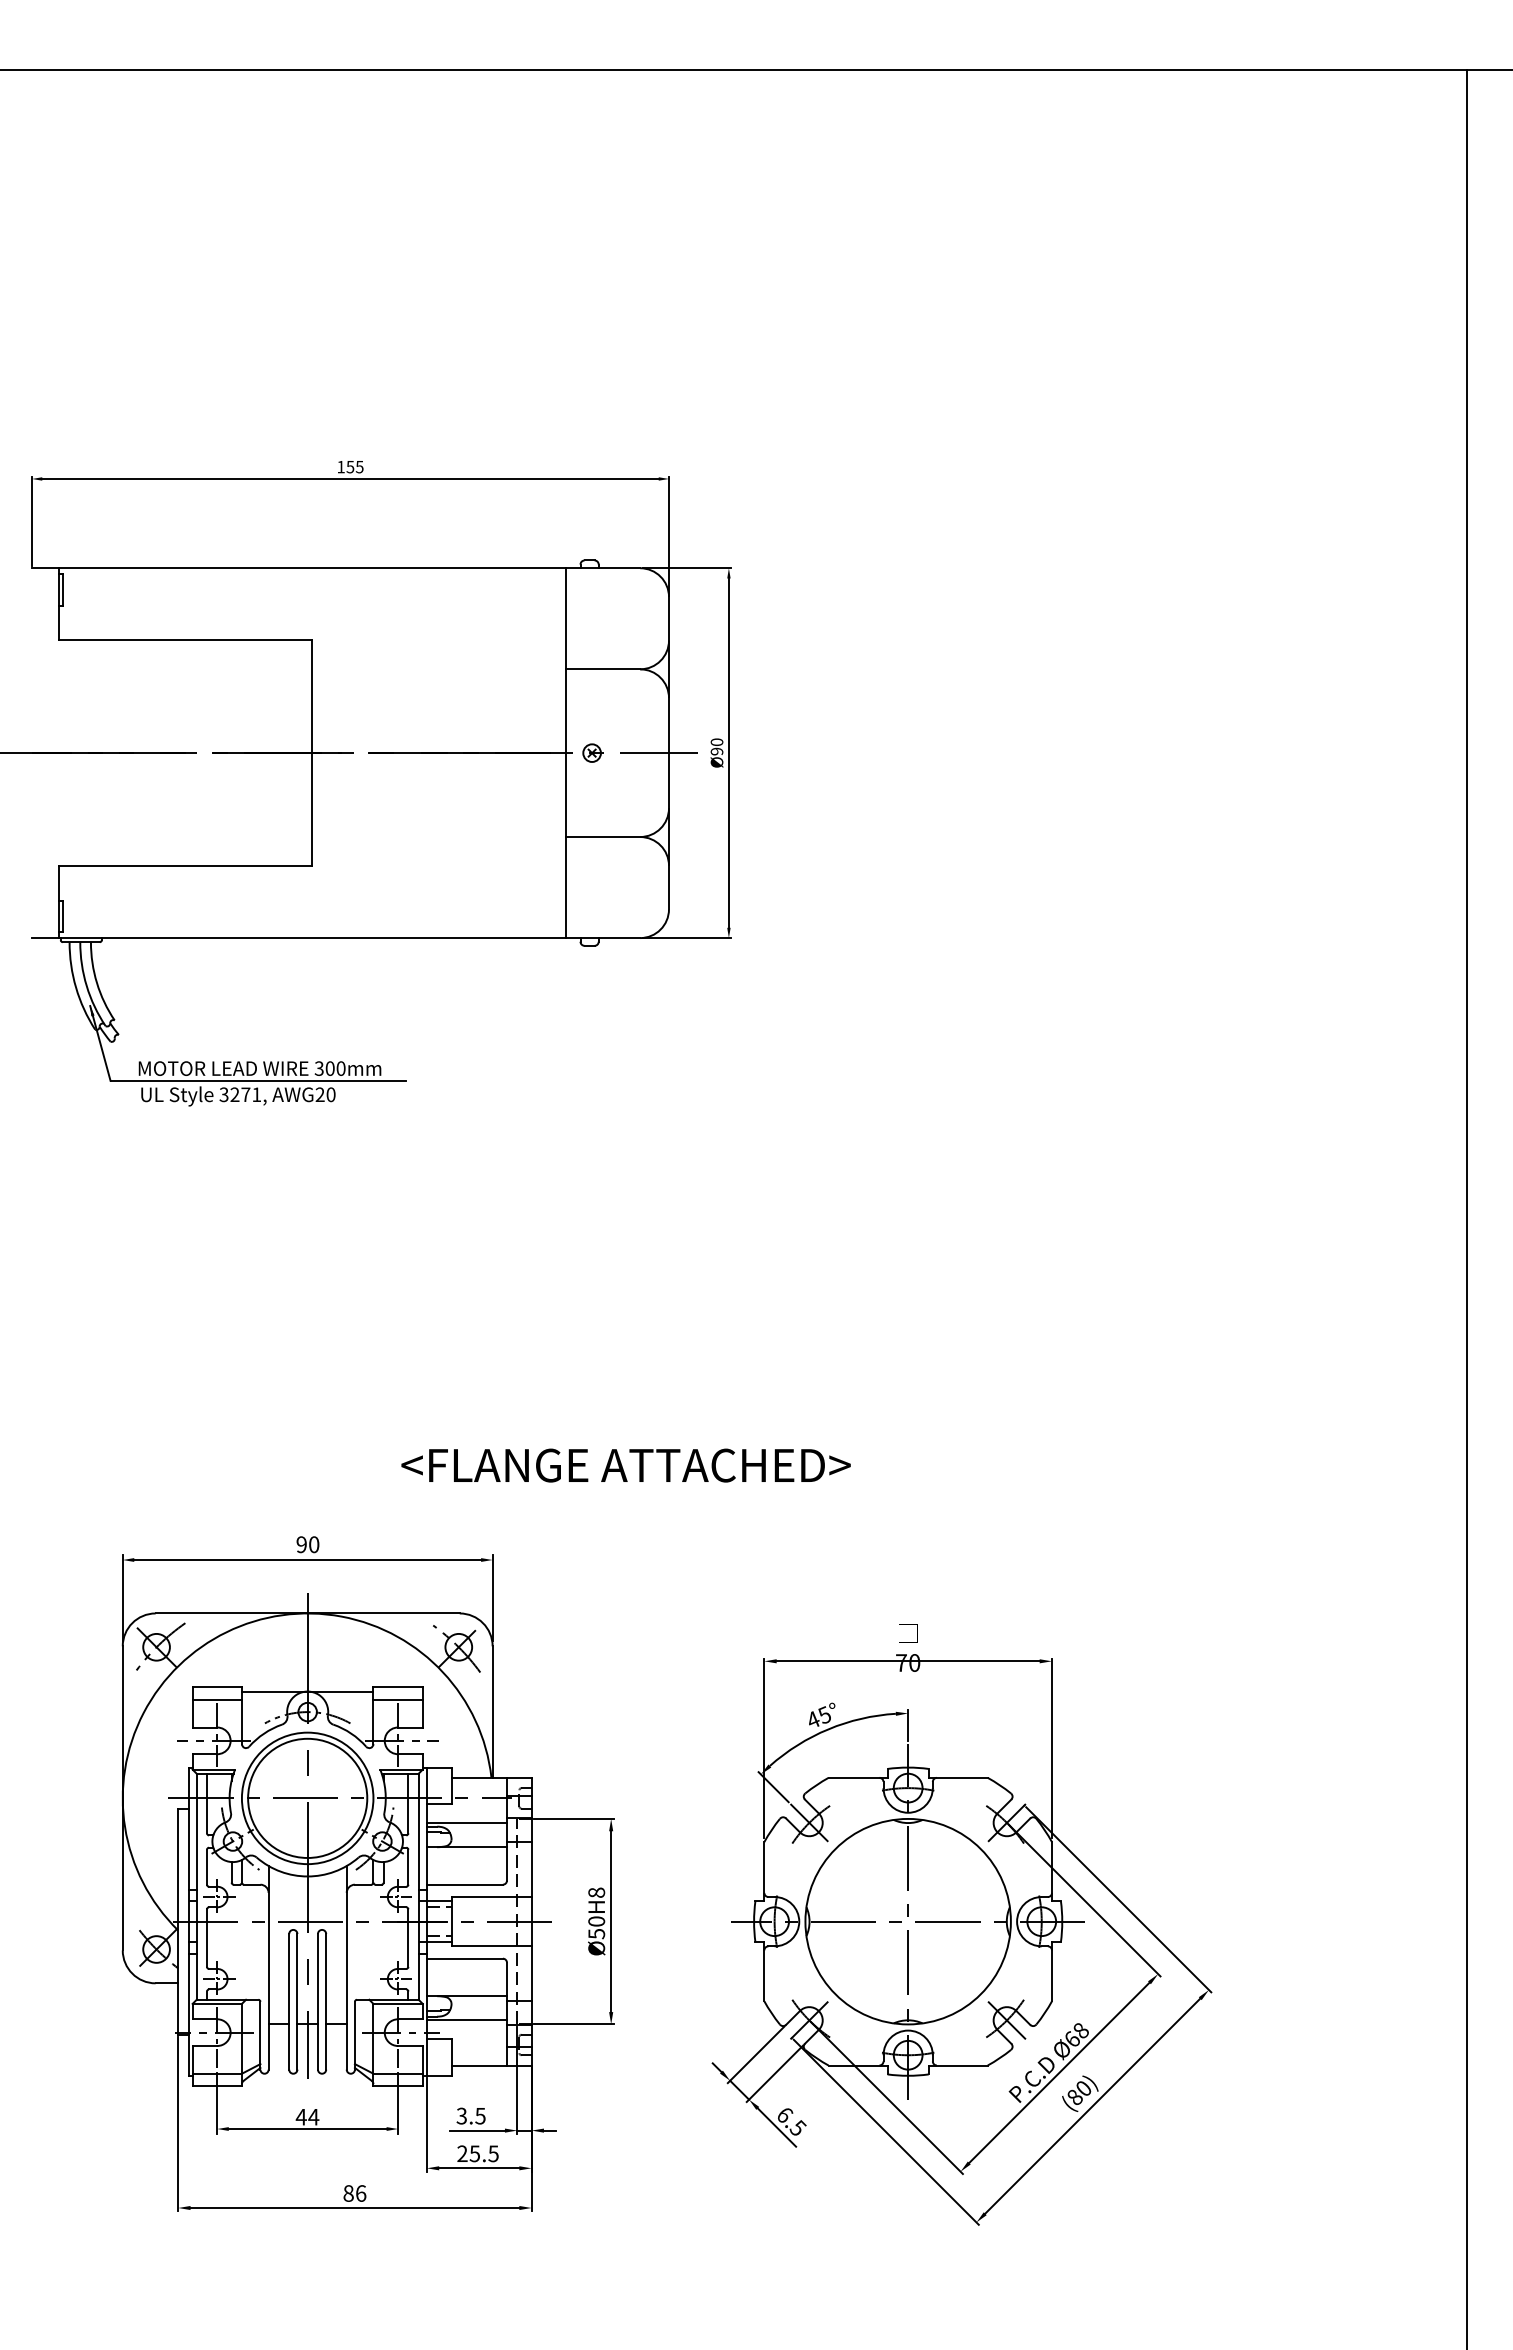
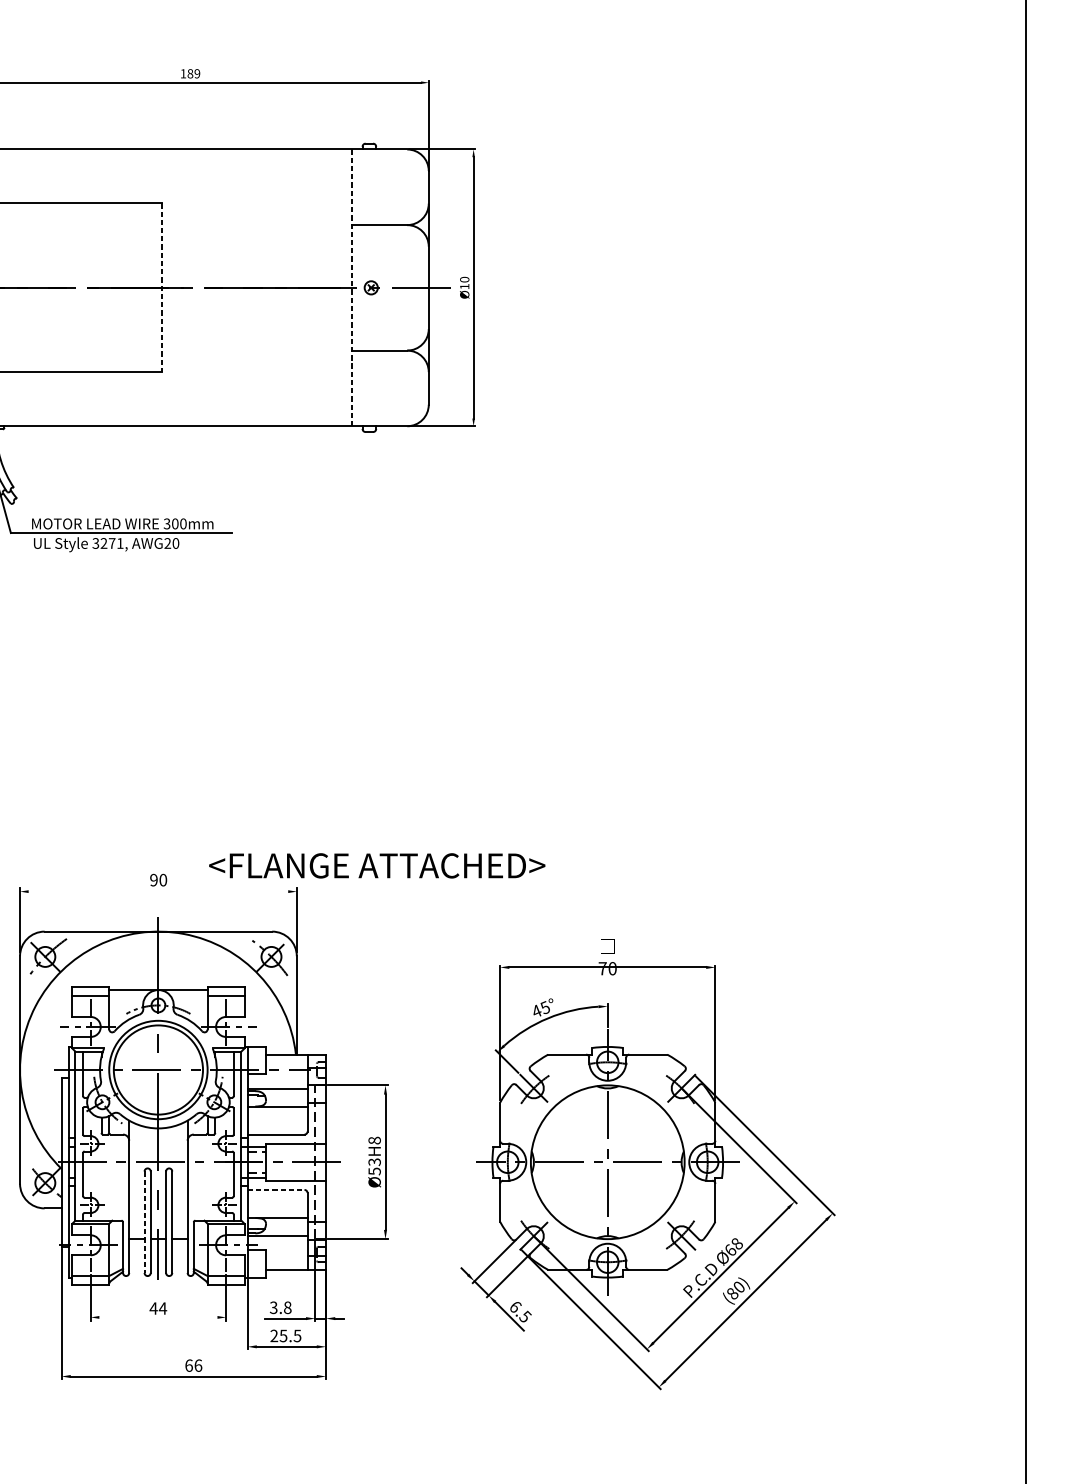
text: (354, 466) -> (193, 73), 155 -> 189
text: (716, 751) -> (464, 286), Ø90 -> Ø10
line: (311, 753) -> (161, 288), solid -> dashed
line: (566, 753) -> (352, 288), solid -> dashed
text: (625, 1465) -> (376, 865), moved
line: (307, 1560) -> (158, 891), removed
text: (596, 1921) -> (374, 1162), Ø50H8 -> Ø53H8
line: (465, 1958) -> (276, 1189), solid -> dashed
line: (289, 2001) -> (144, 1221), solid -> dashed
text: (480, 2115) -> (287, 1307), 3.5 -> 3.8
line: (307, 2129) -> (158, 1317), removed
text: (348, 2193) -> (188, 1365), 86 -> 66

